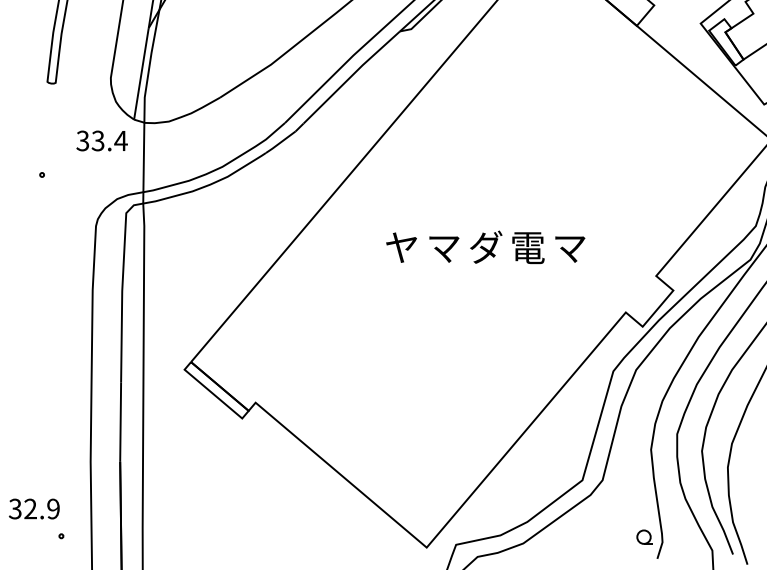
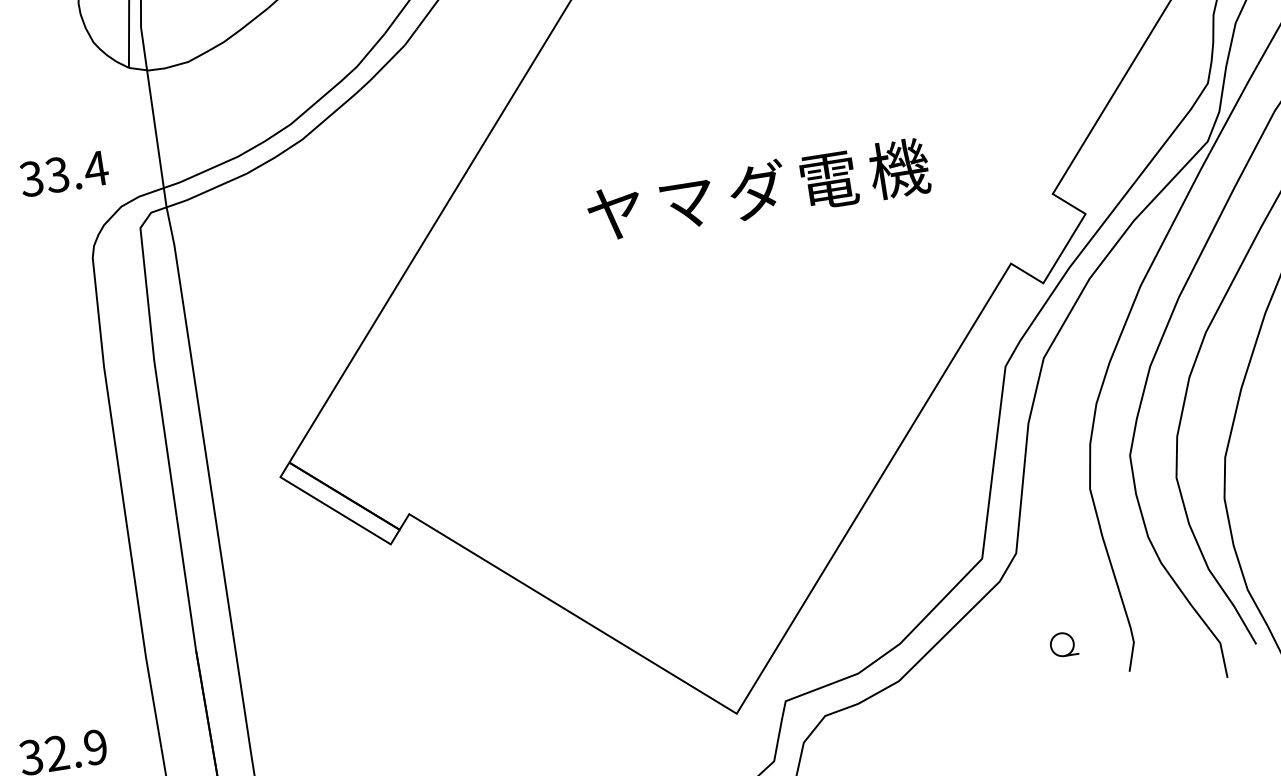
text: (101, 140) -> (62, 173), moved
text: (569, 247) -> (898, 168), マ -> 機
part: (644, 536) -> (1062, 643), moved

